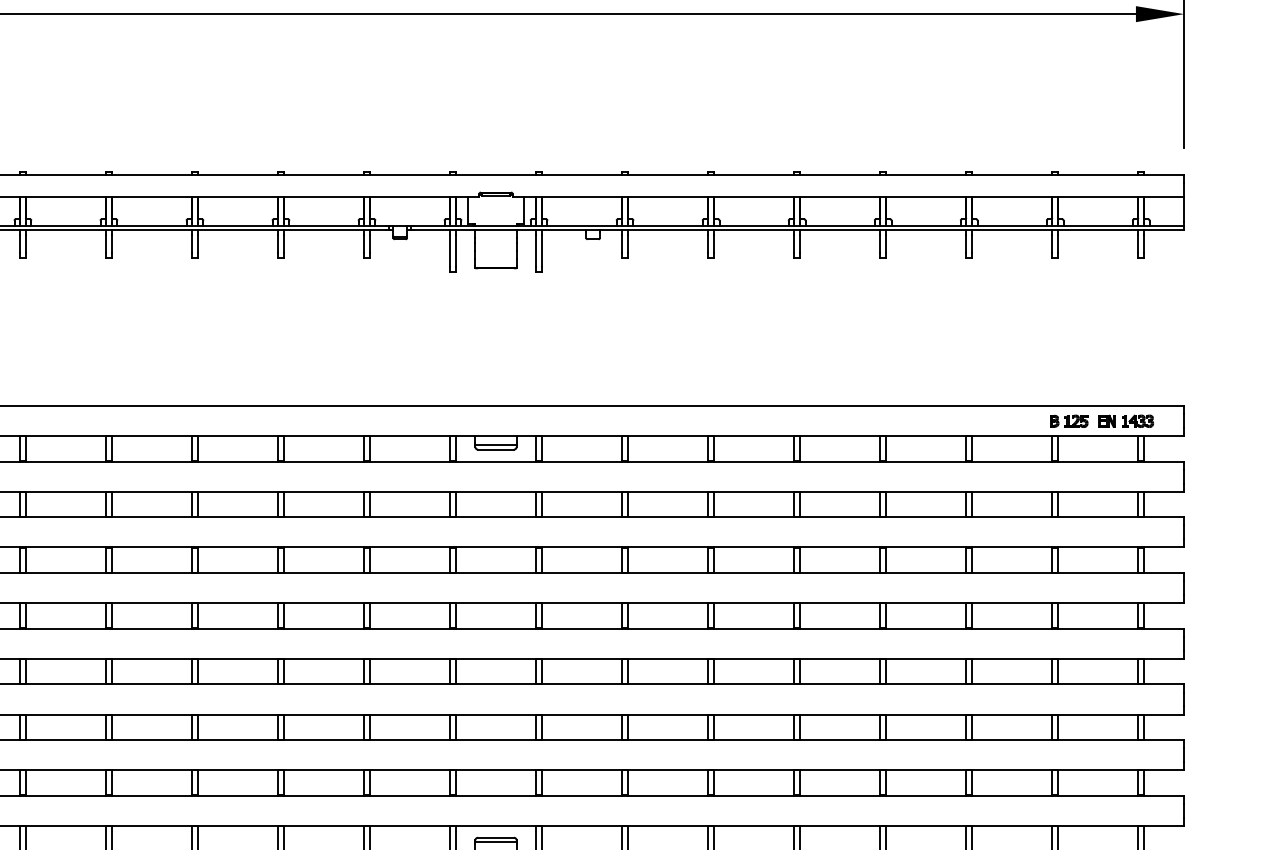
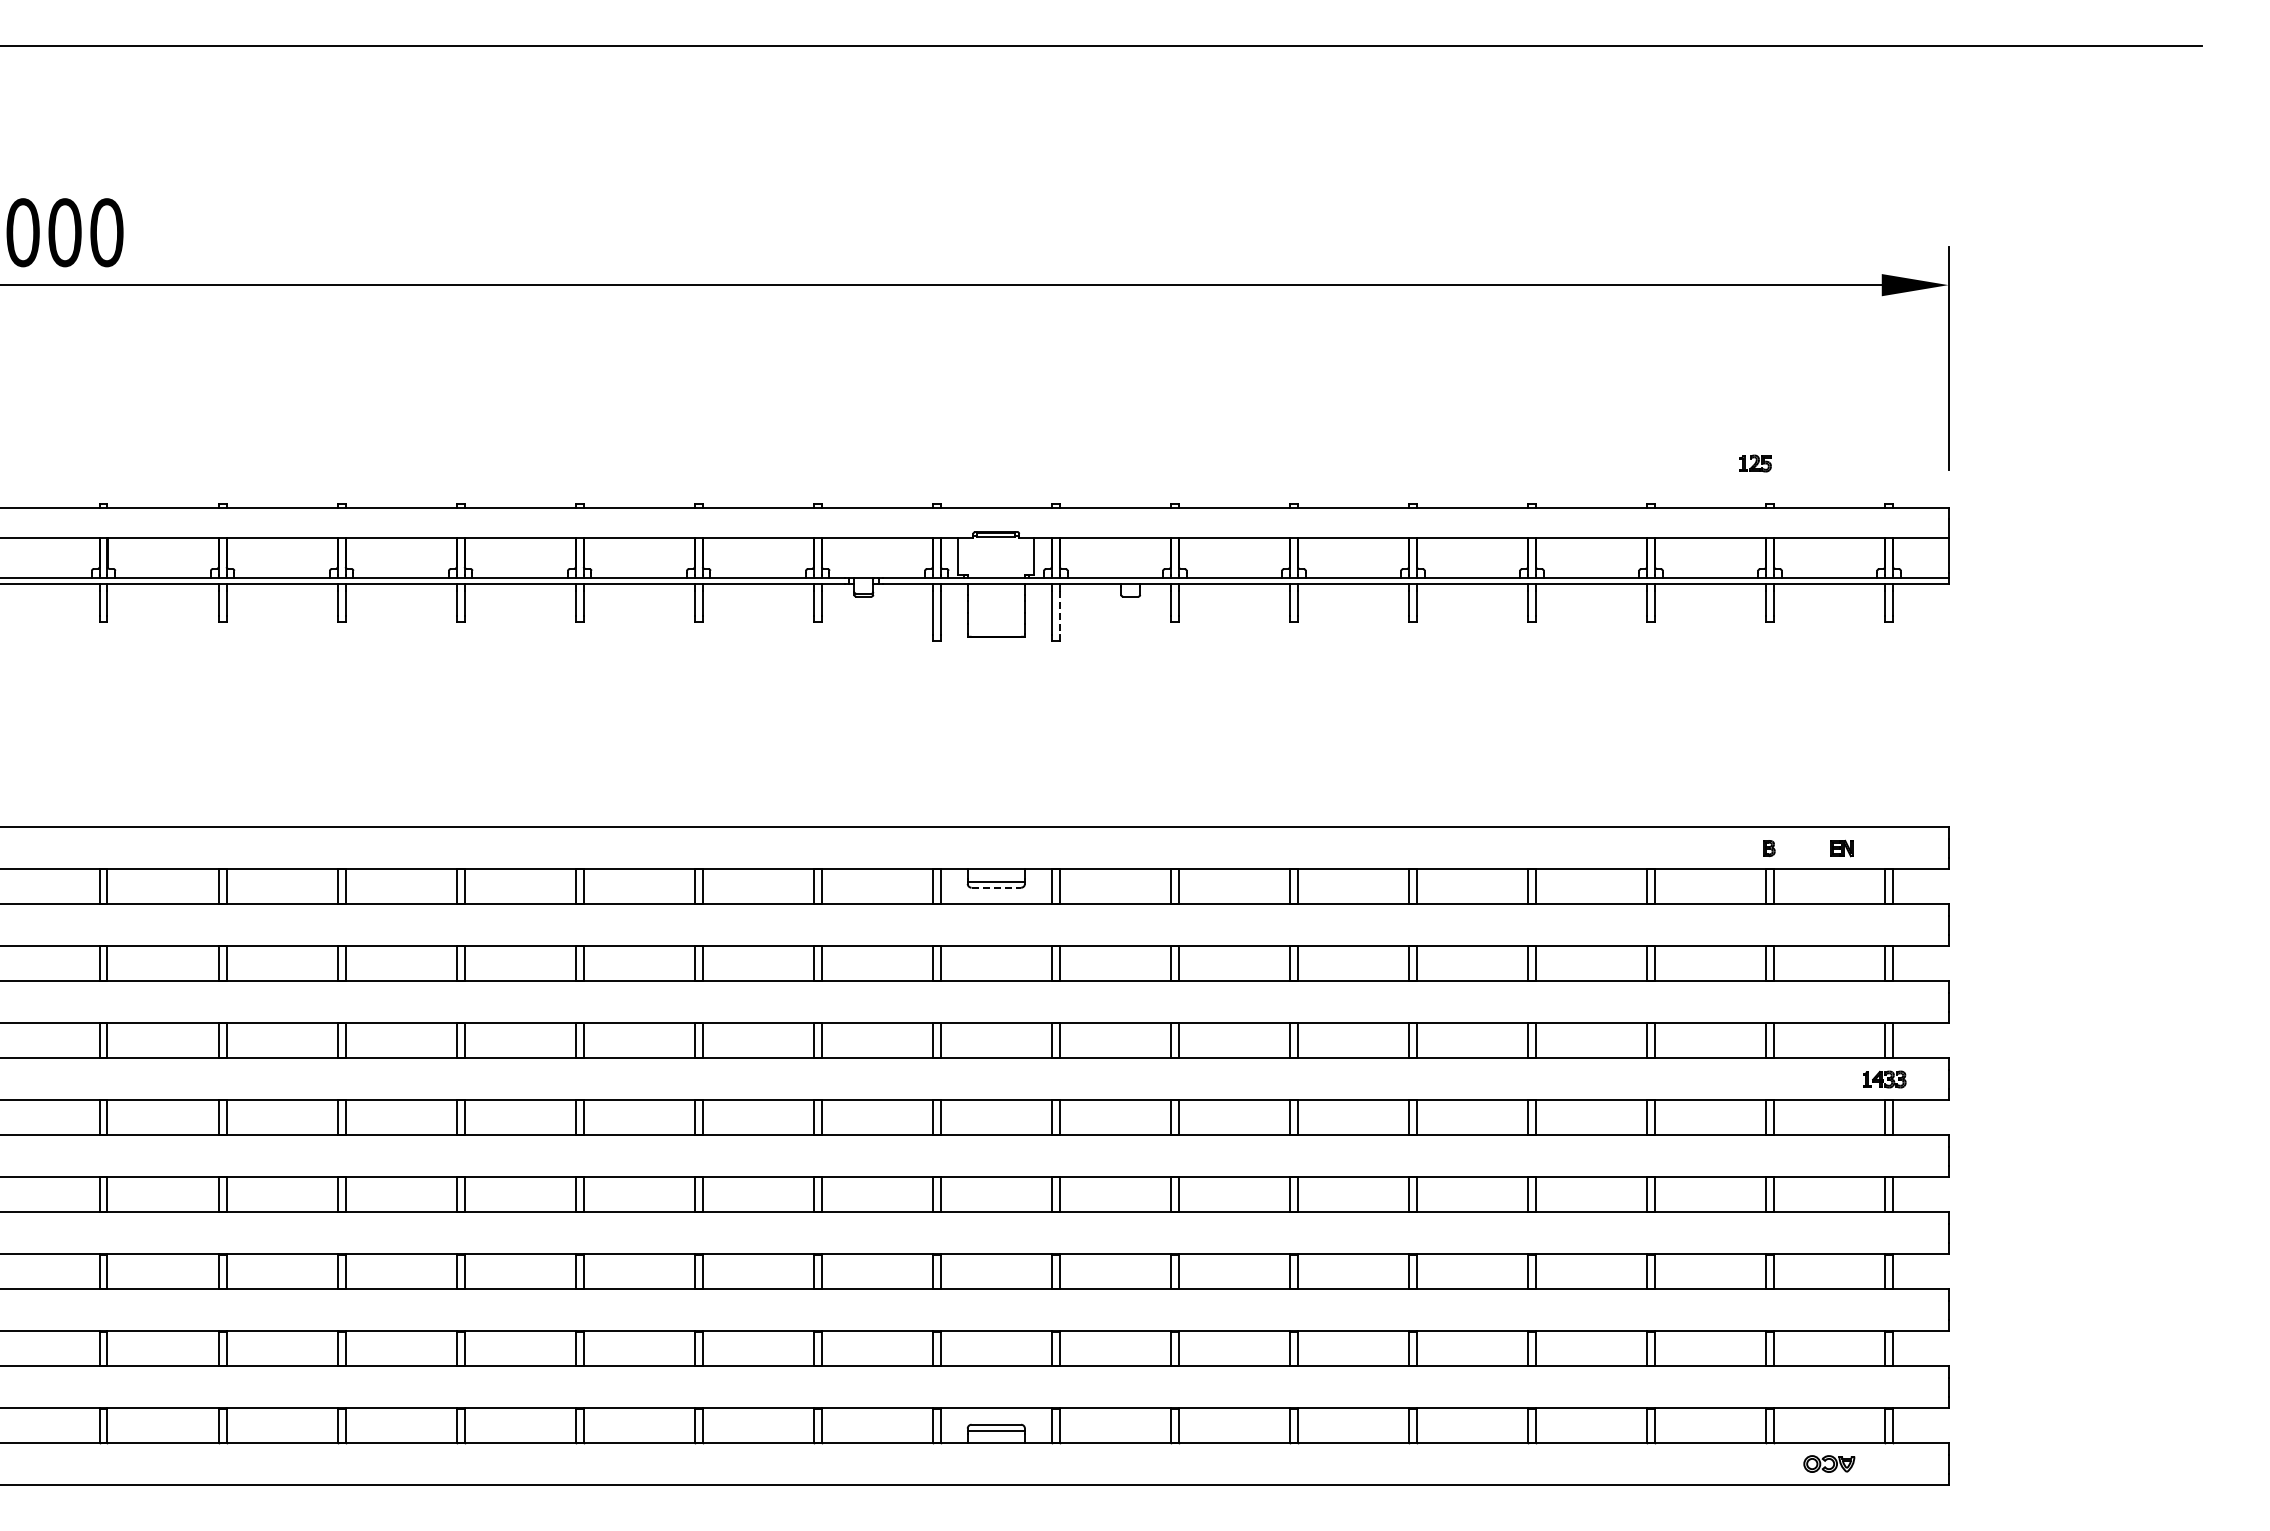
line: (541, 250) -> (1059, 612), solid -> dashed
part: (1076, 421) -> (1755, 463), moved
part: (1137, 421) -> (1884, 1079), moved
line: (496, 449) -> (996, 887), solid -> dashed

